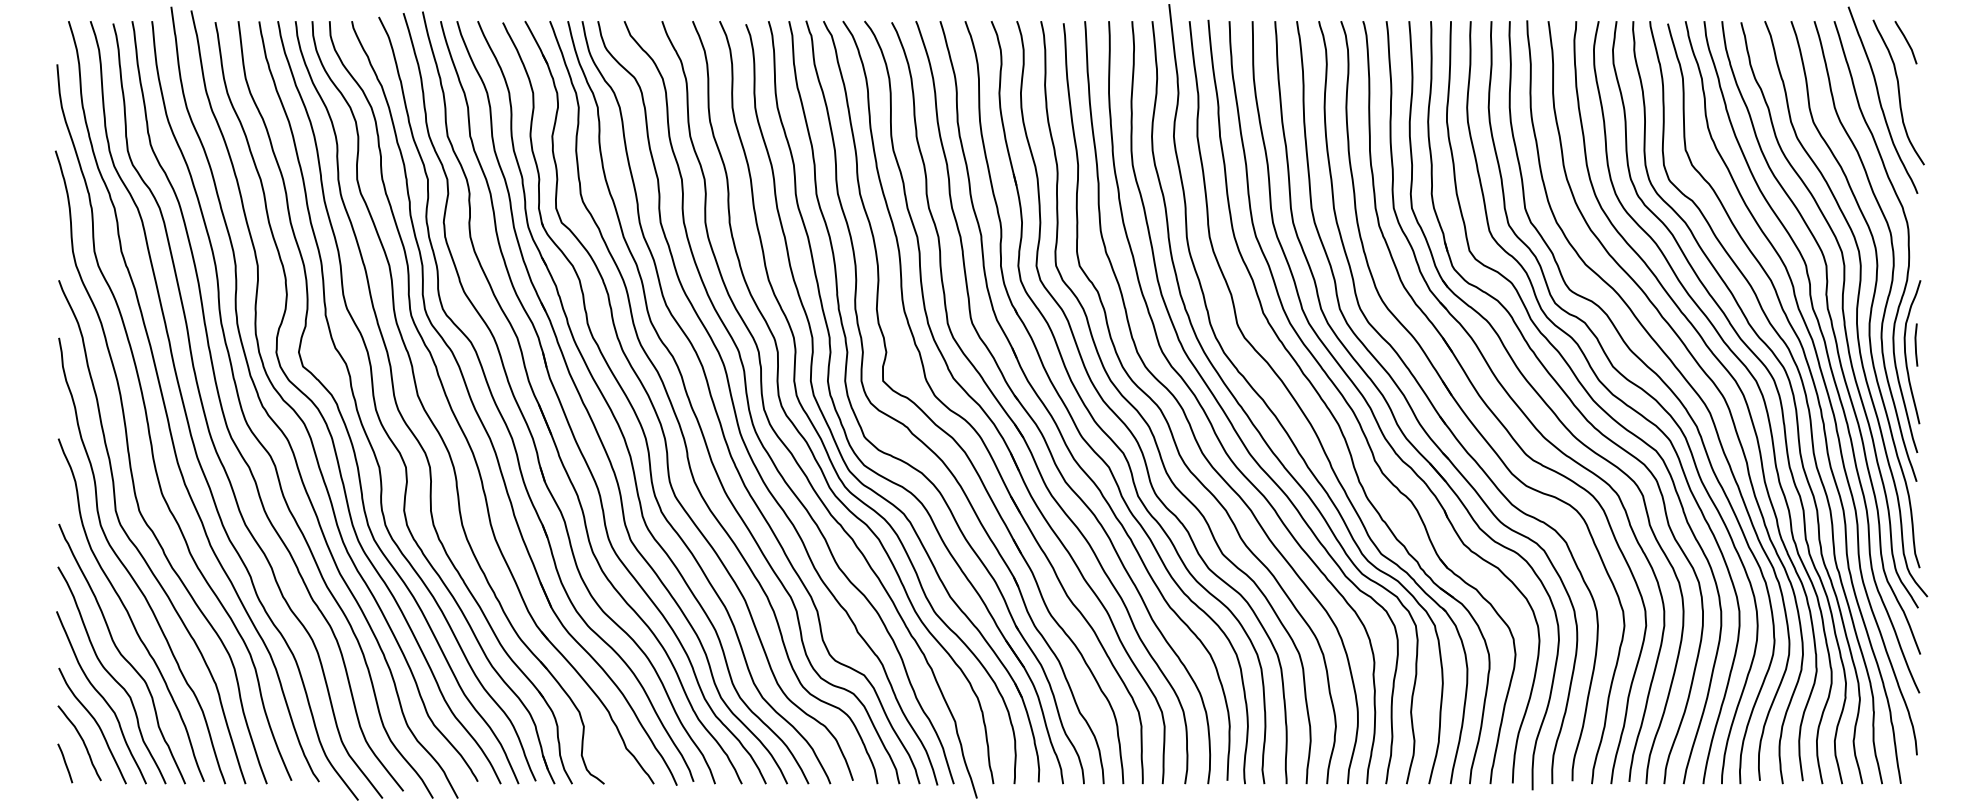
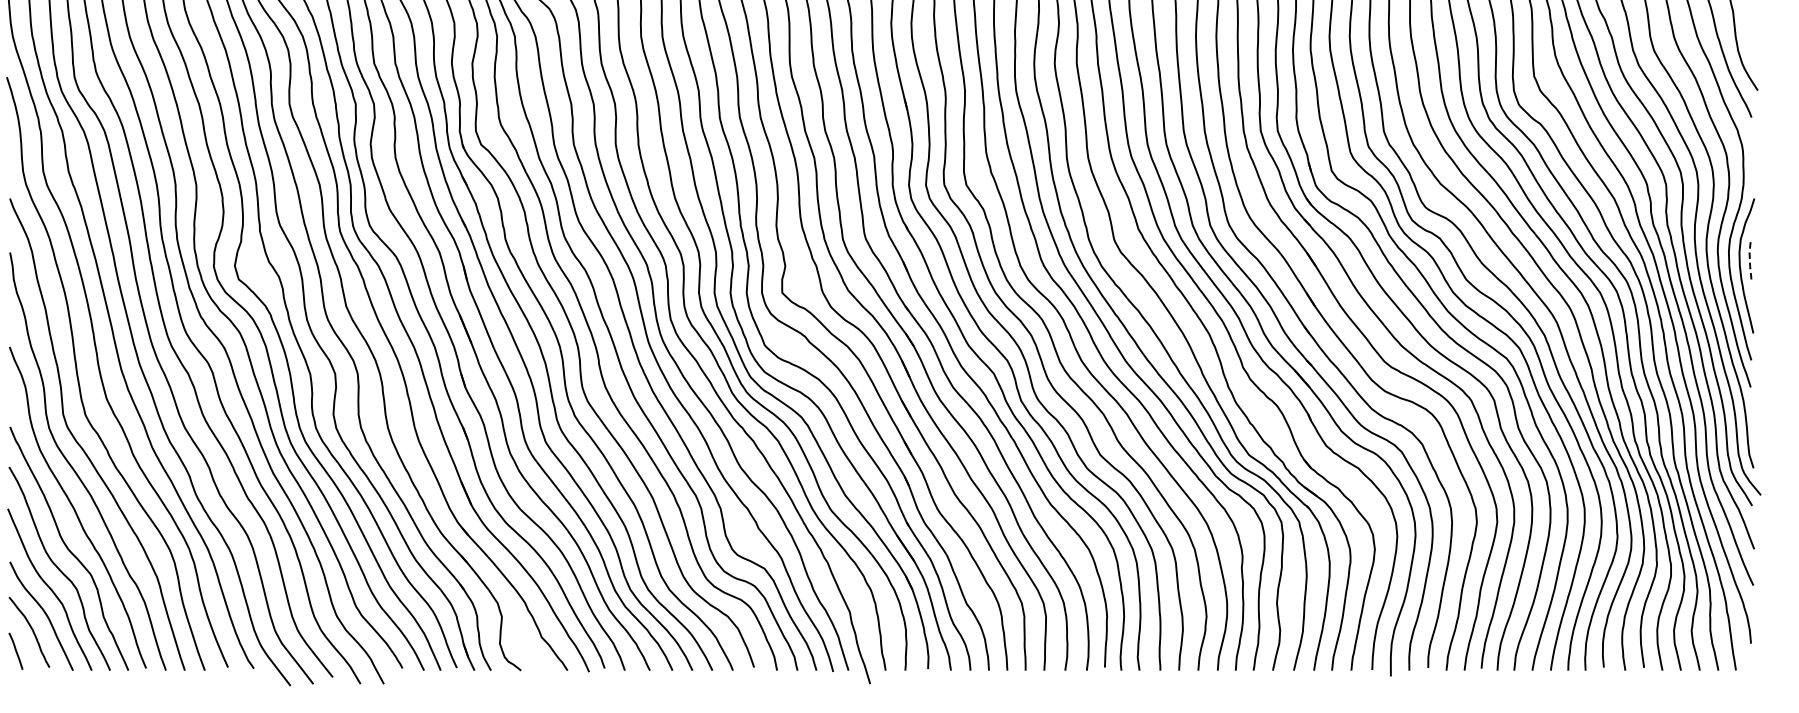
line: (1915, 344) -> (1749, 258), solid -> dashed

